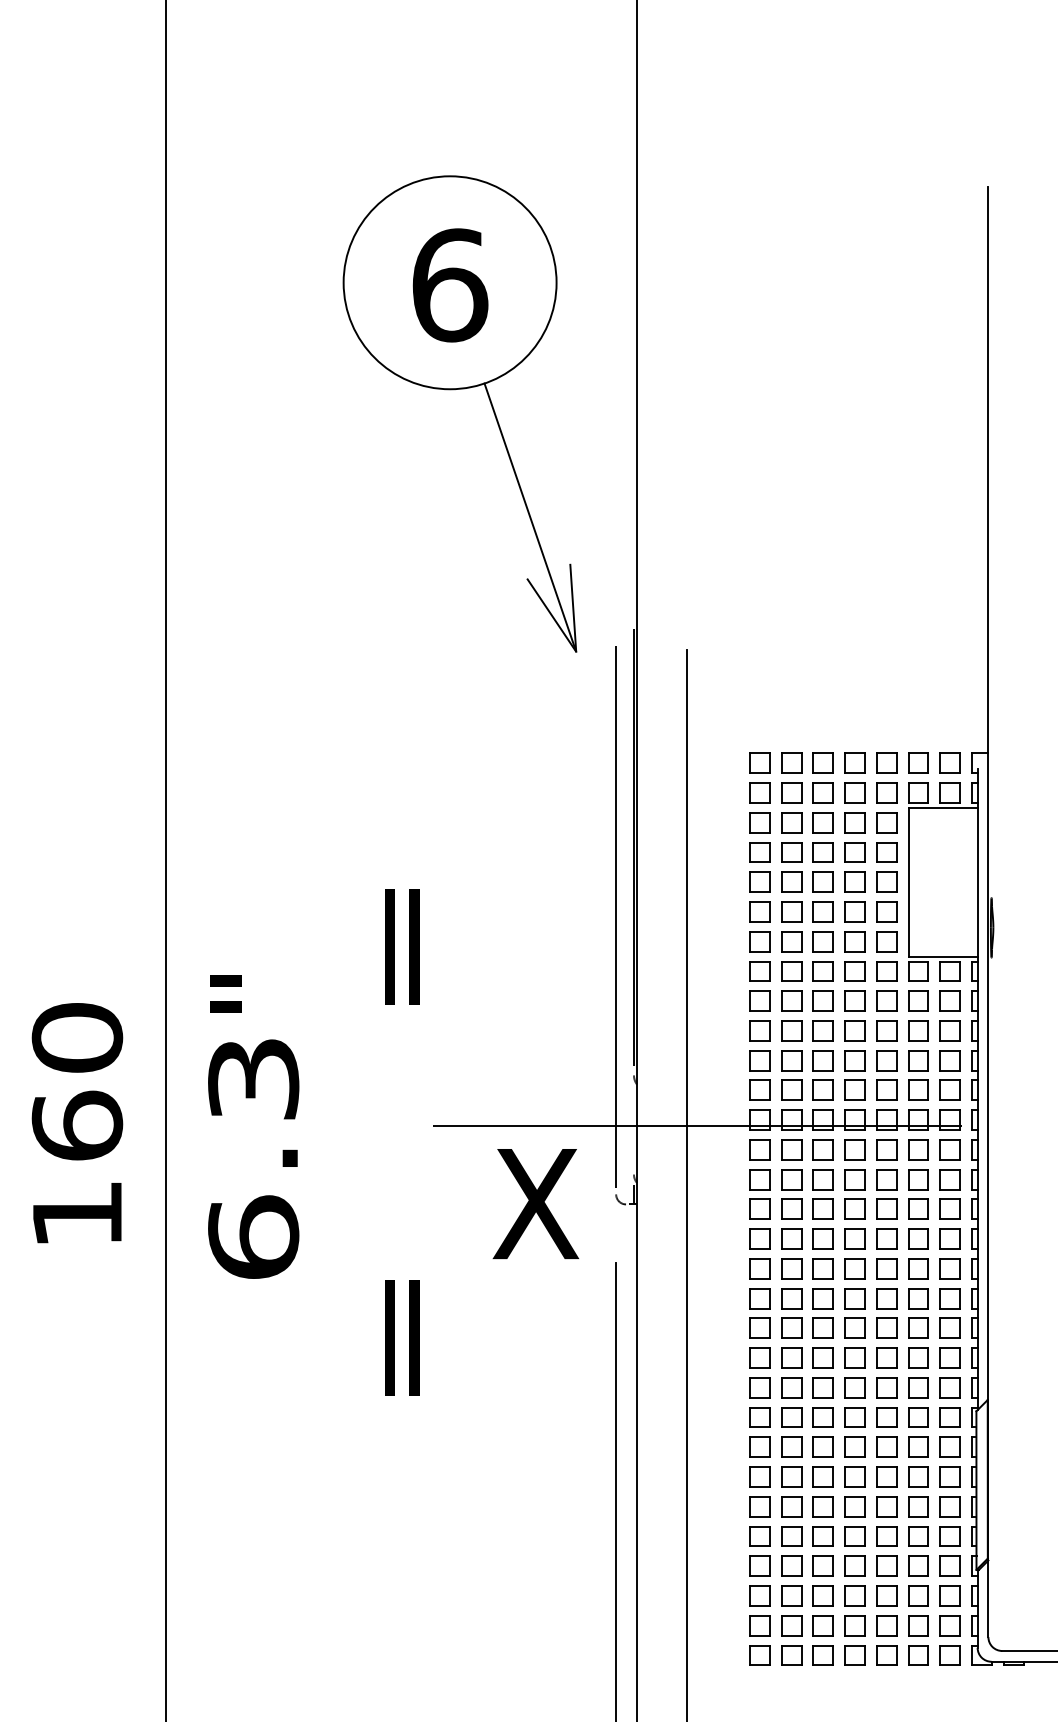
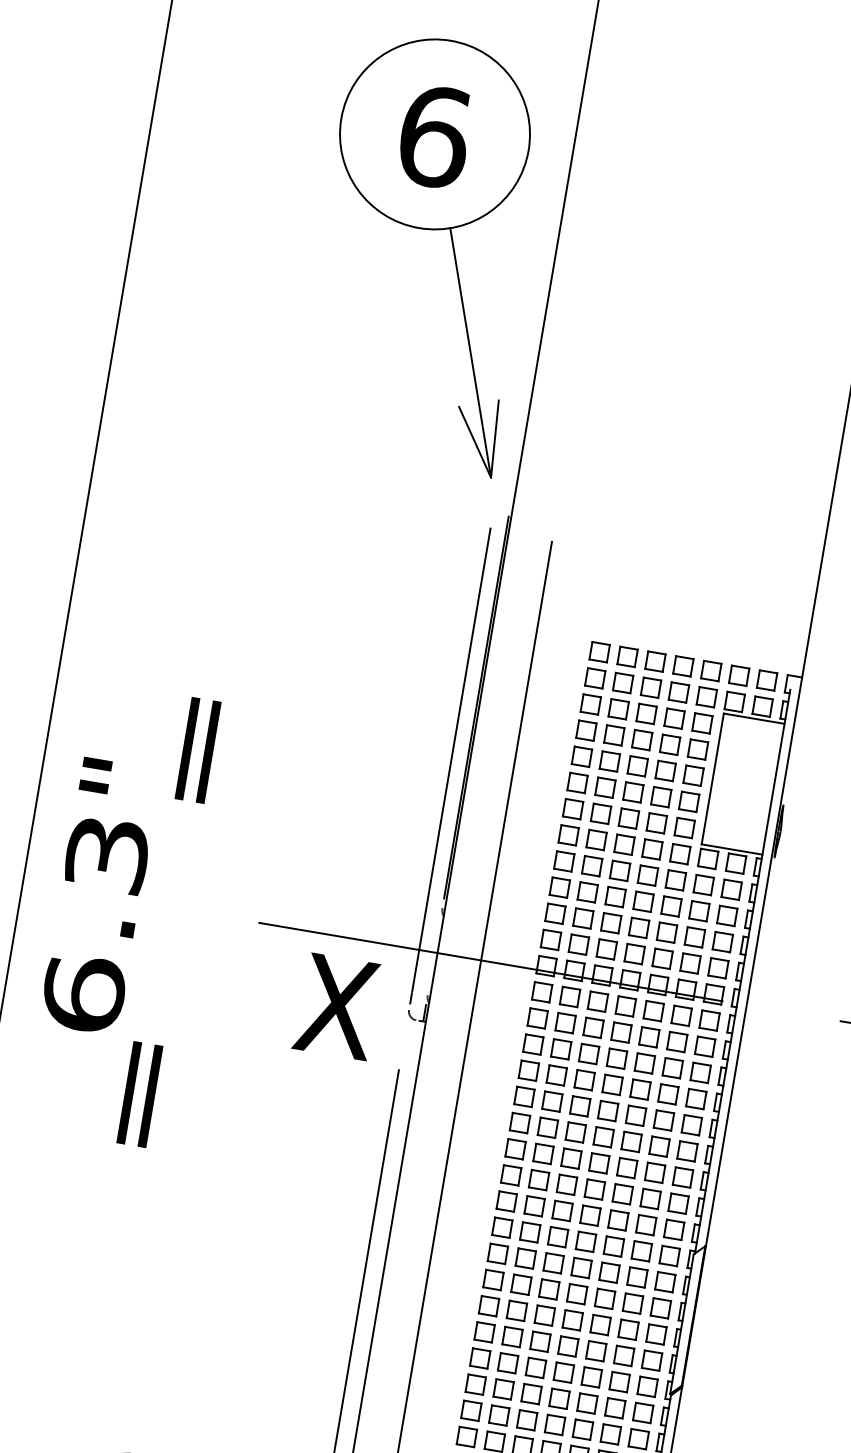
part: (454, 390) -> (422, 229), moved
text: (402, 1142) -> (169, 922), moved

